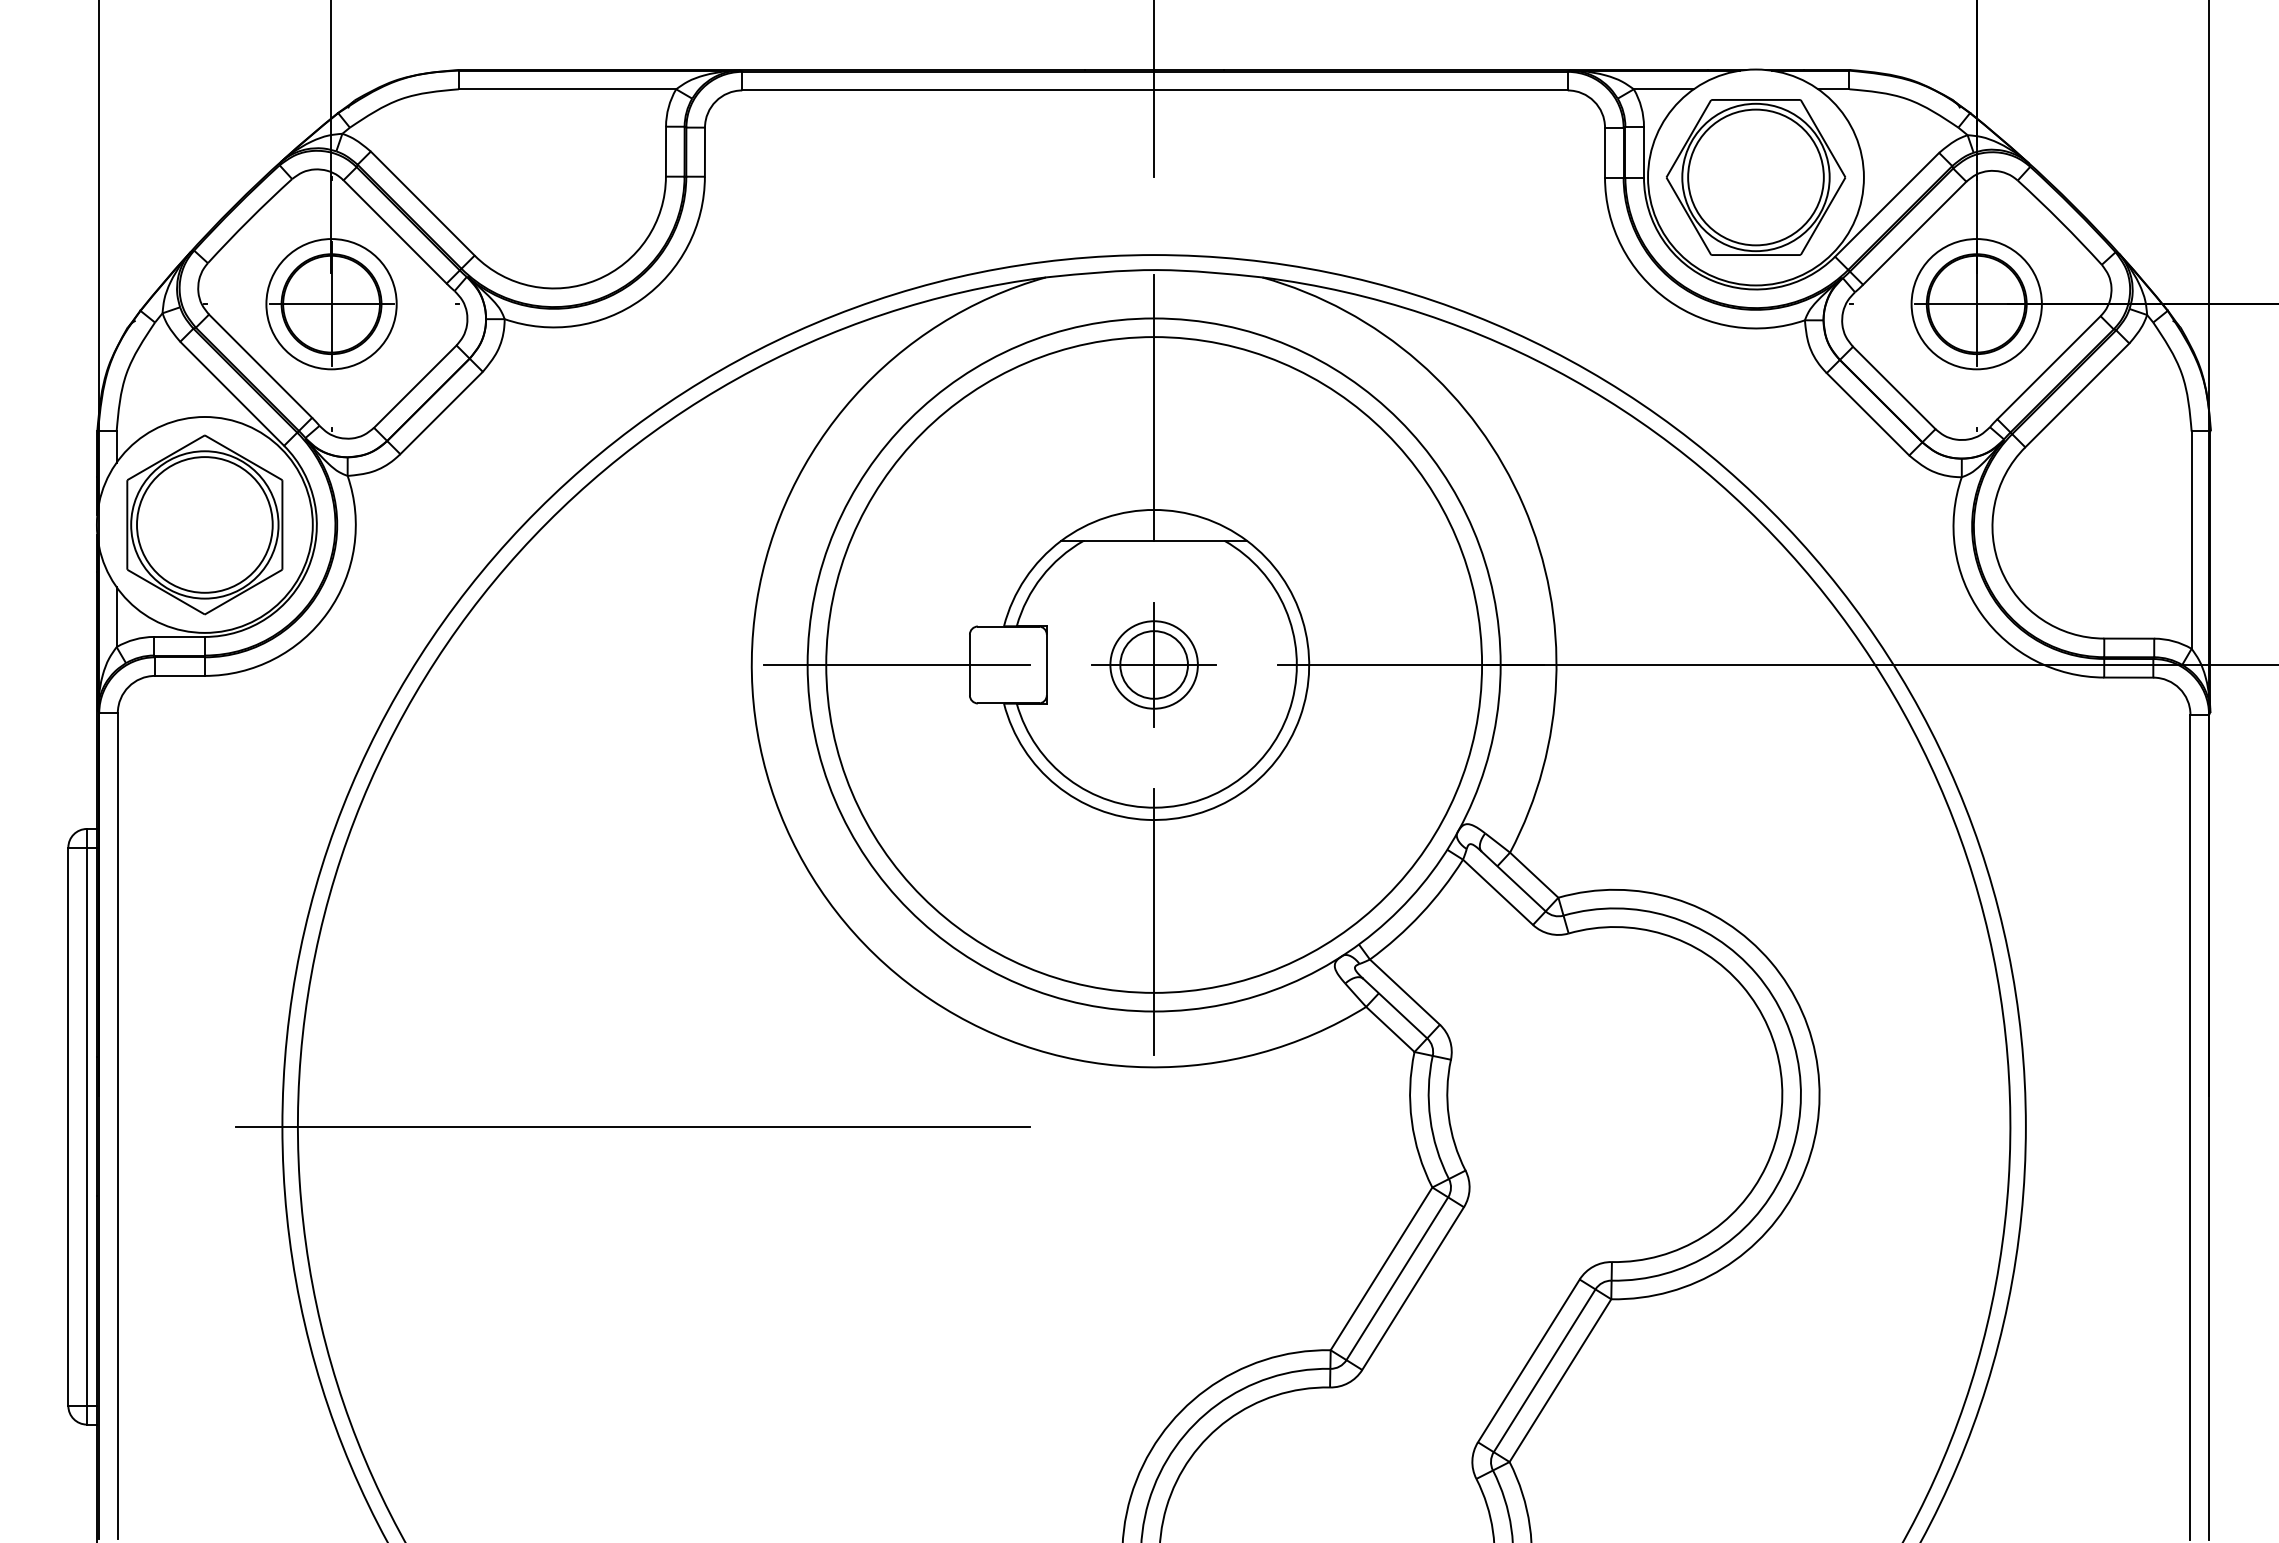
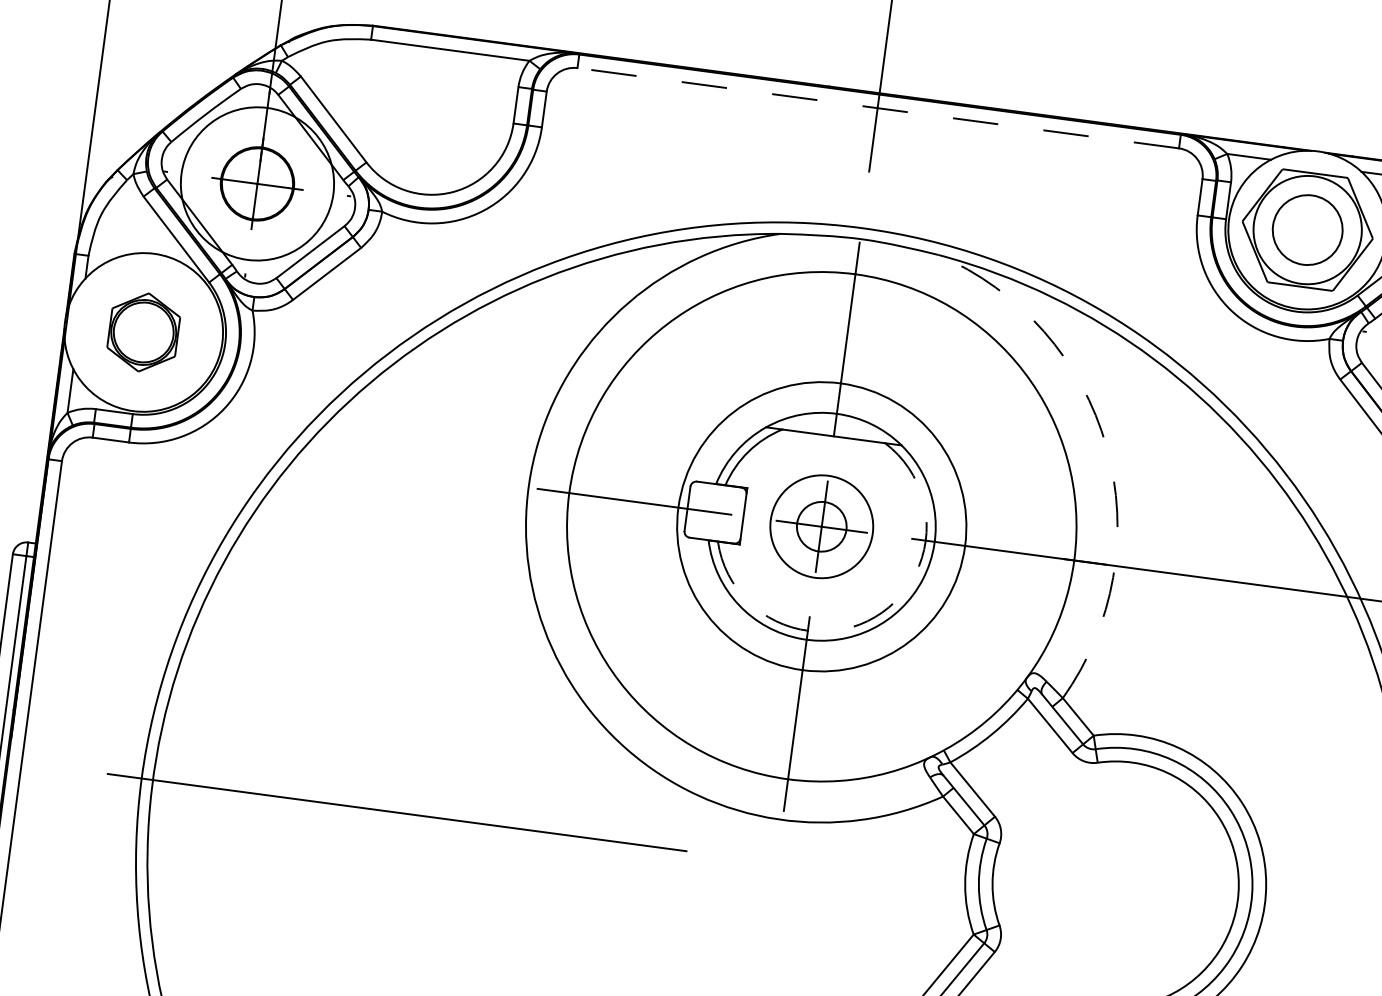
line: (1155, 90) -> (878, 108), solid -> dashed
circle: (1755, 177) -> (1307, 230), size x0.7
circle: (331, 304) -> (257, 184), size x1.6
arc: (1523, 505) -> (1106, 446), solid -> dashed
part: (204, 524) -> (143, 332), size x0.6
circle: (1153, 664) -> (821, 526), size x1.6
circle: (1154, 664) -> (822, 526), size x0.6
arc: (1242, 777) -> (875, 617), solid -> dashed

